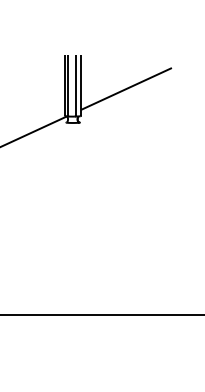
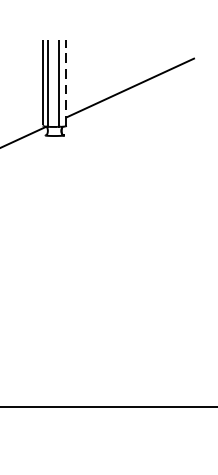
line: (81, 84) -> (66, 81), solid -> dashed

